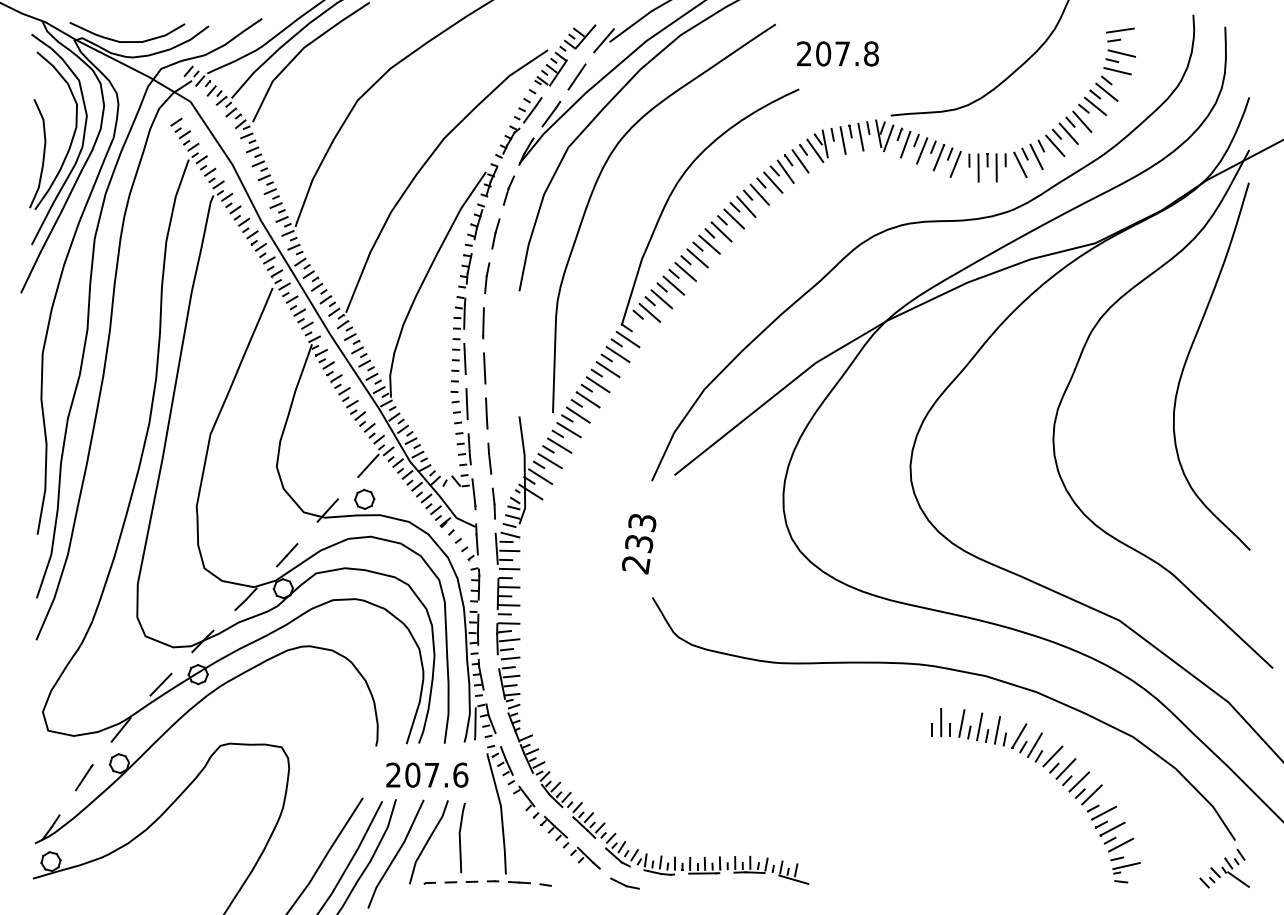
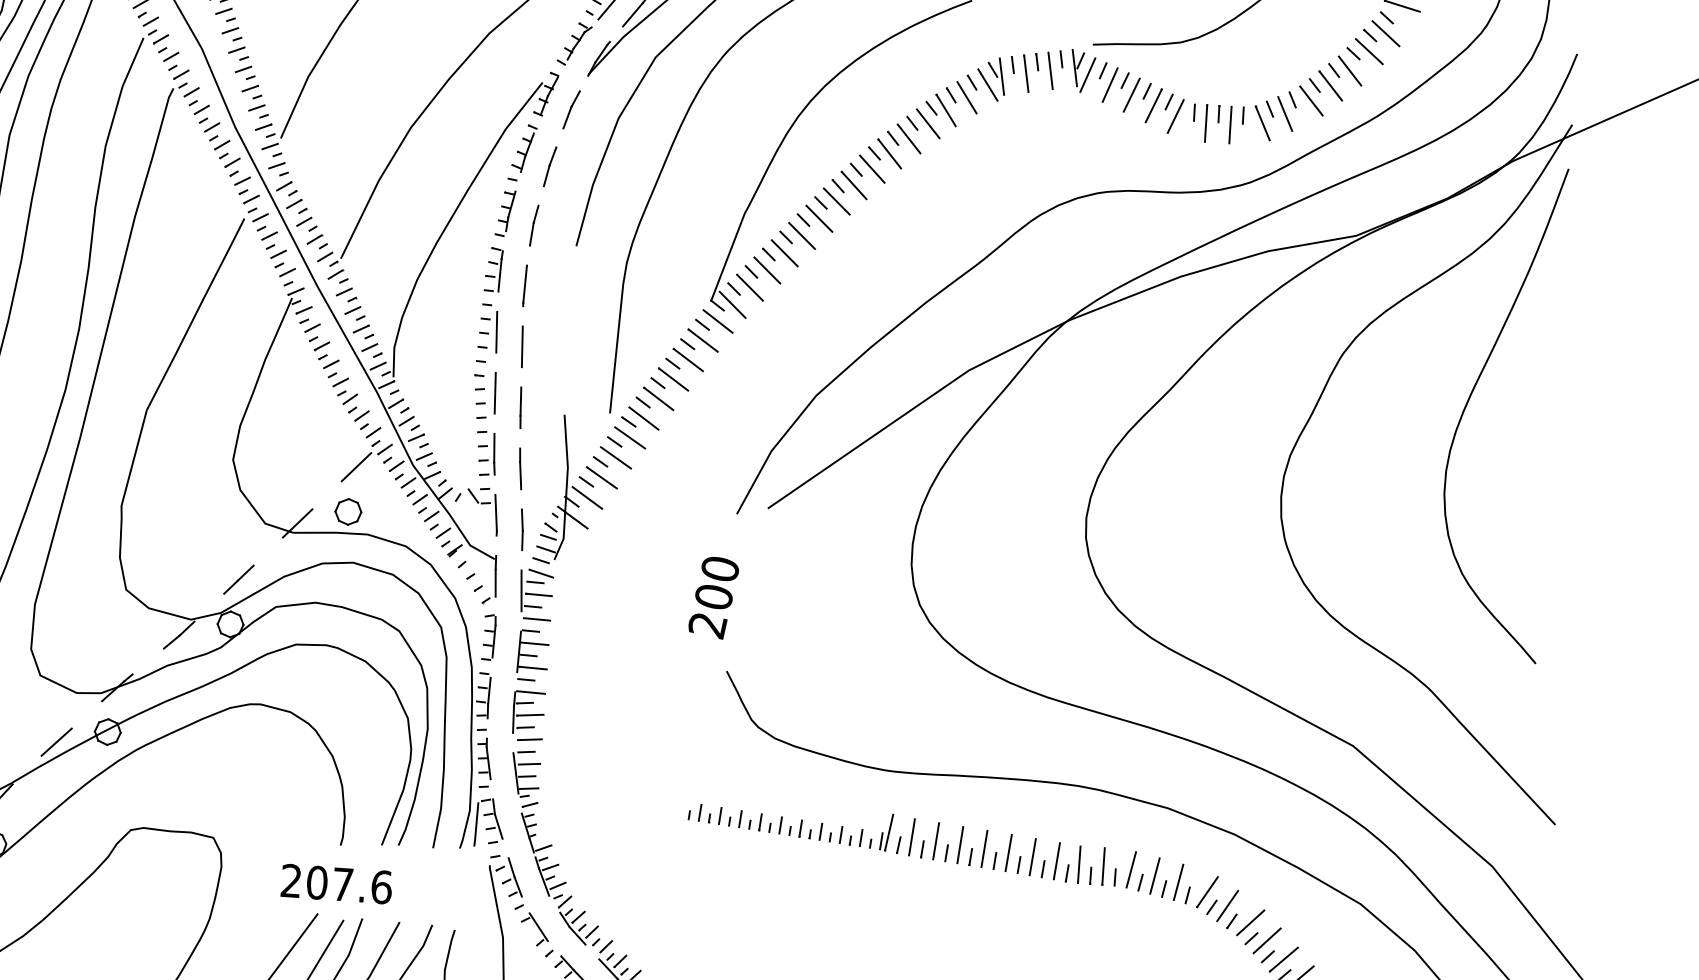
line: (637, 326) -> (731, 304), added
text: (640, 533) -> (716, 583), 233 -> 200
part: (777, 715) -> (883, 841), added
text: (427, 774) -> (337, 883), moved

